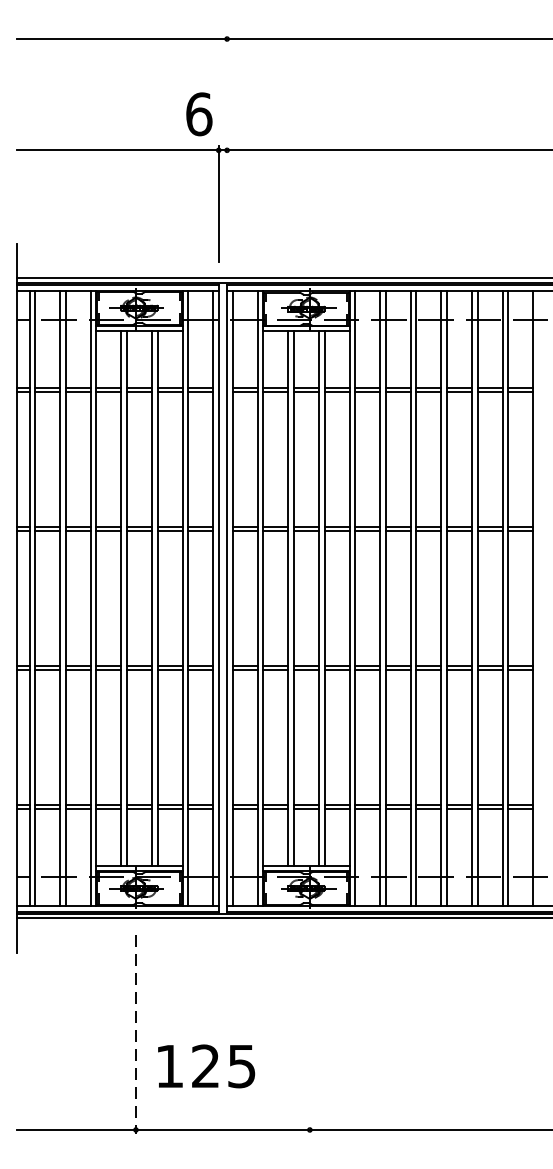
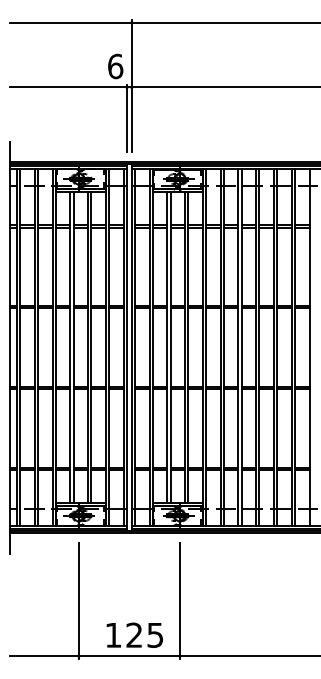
line: (226, 148) -> (131, 86), added
line: (135, 1034) -> (78, 600), dashed -> solid
line: (309, 1034) -> (179, 600), added
text: (205, 1065) -> (134, 634), moved

